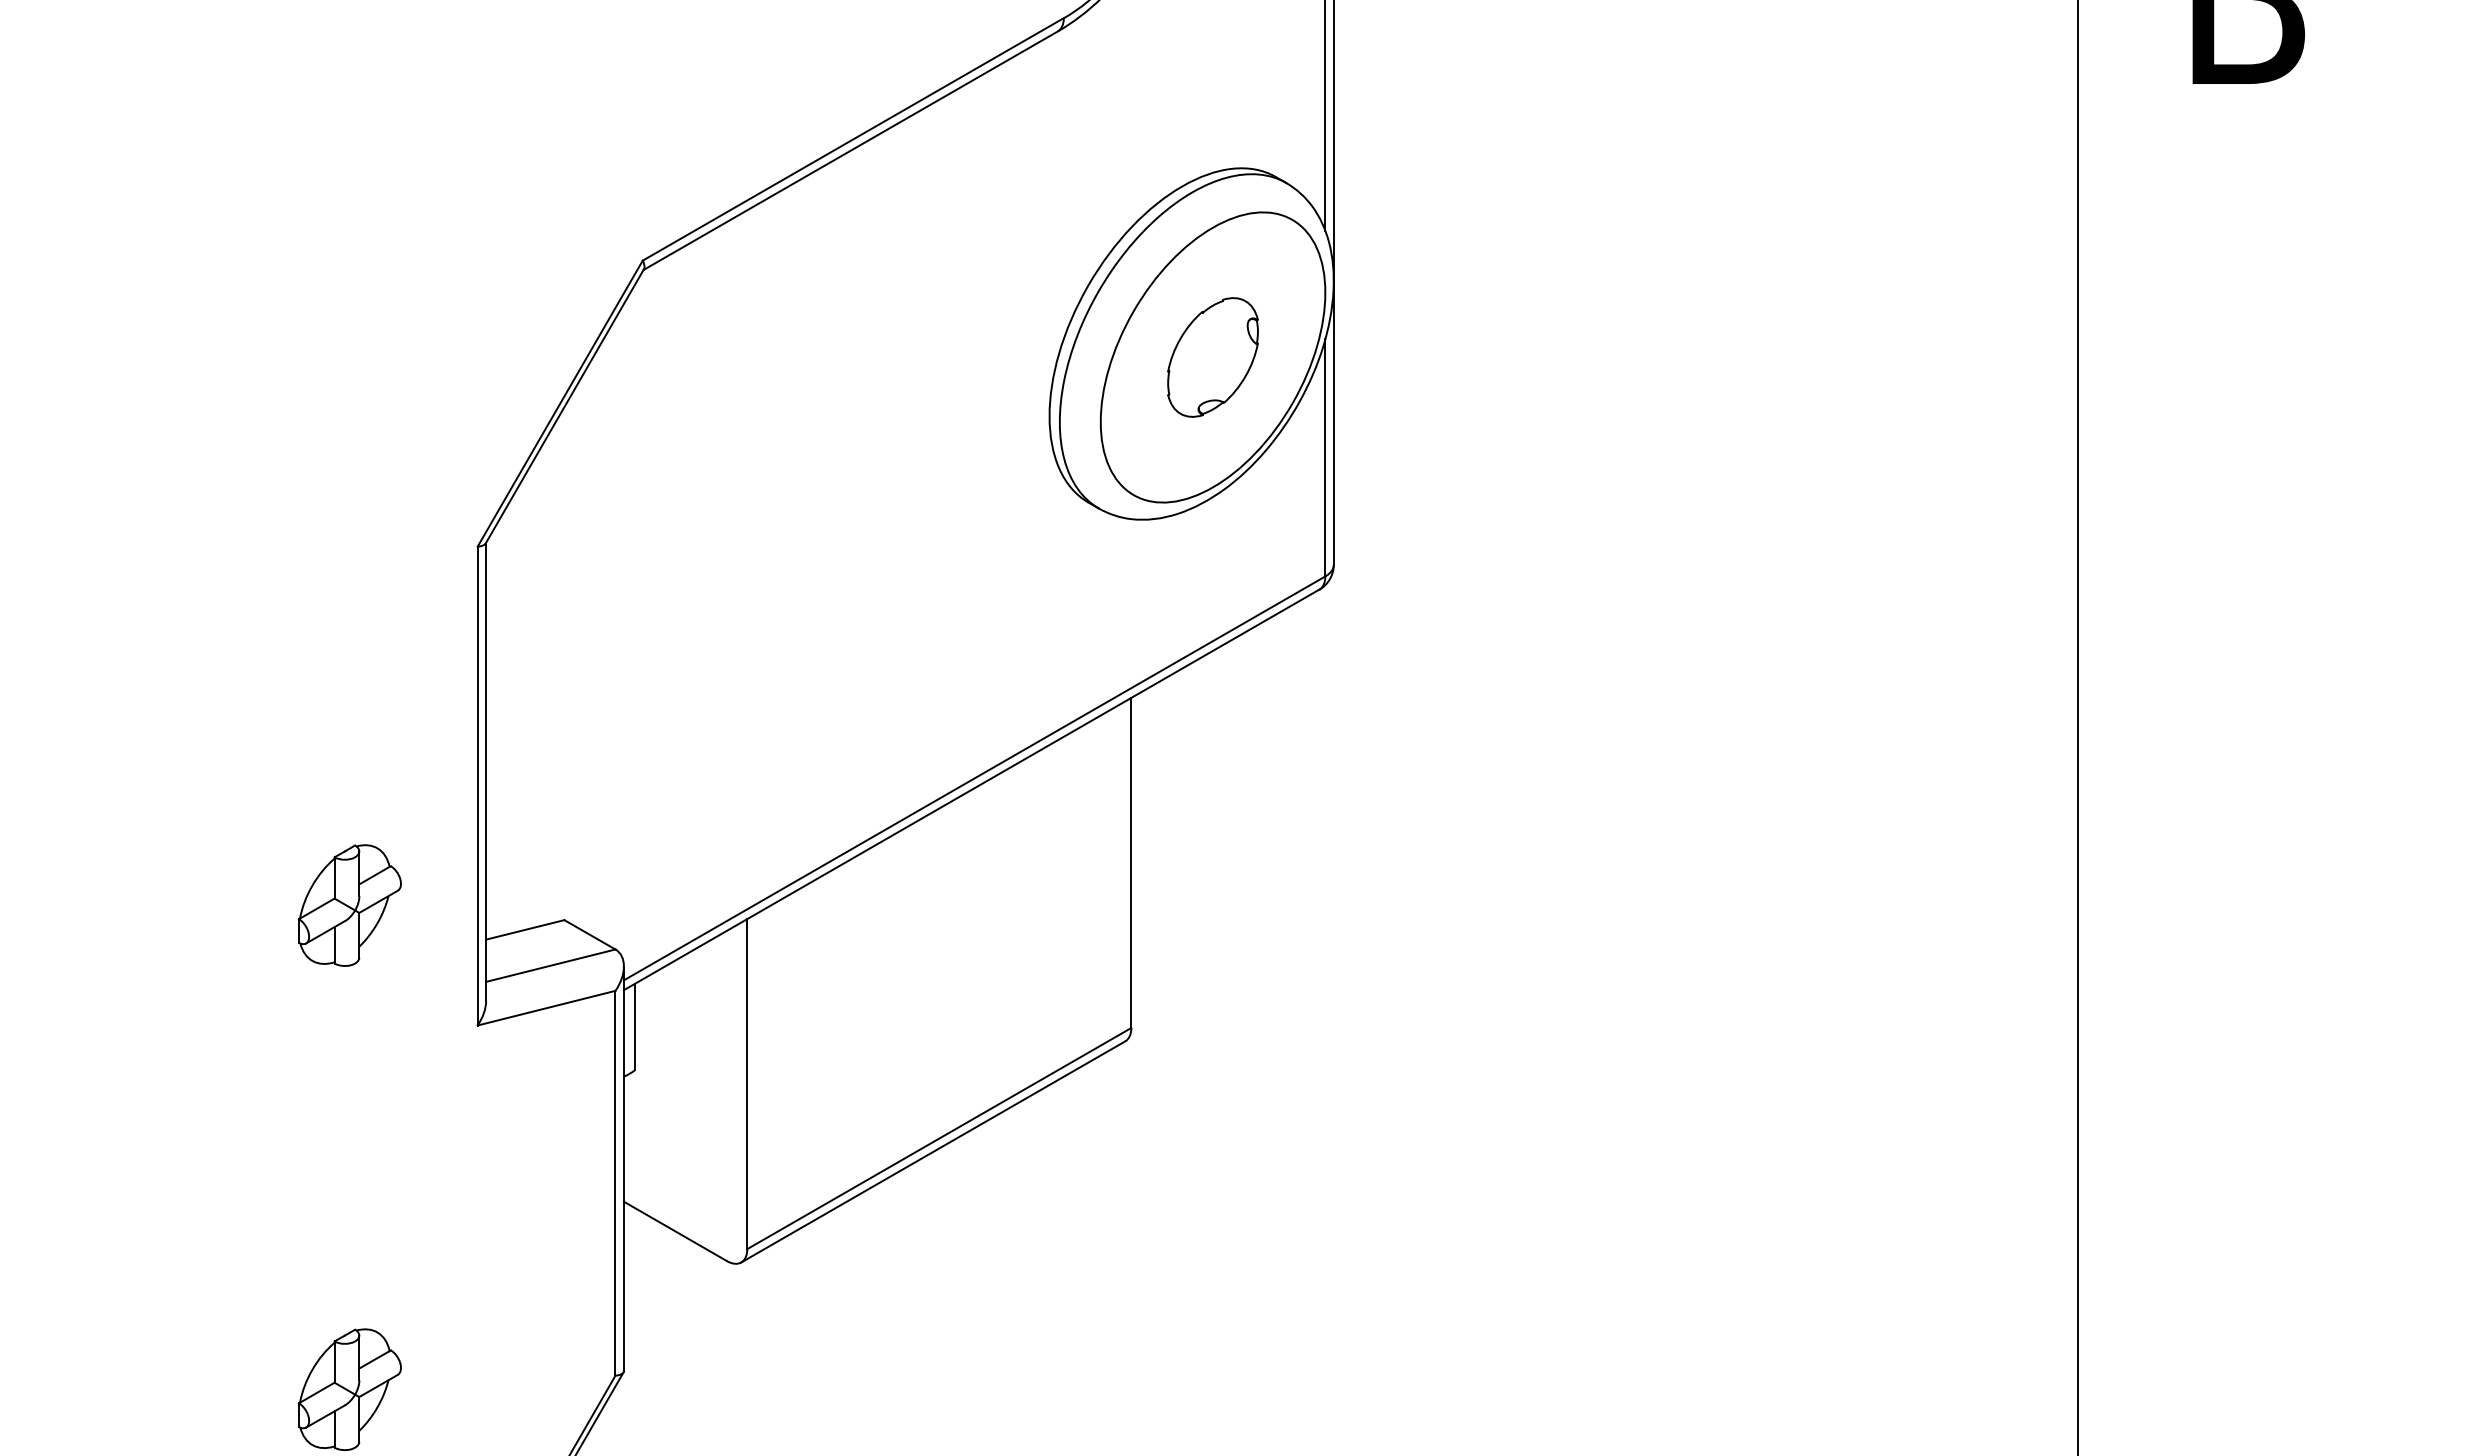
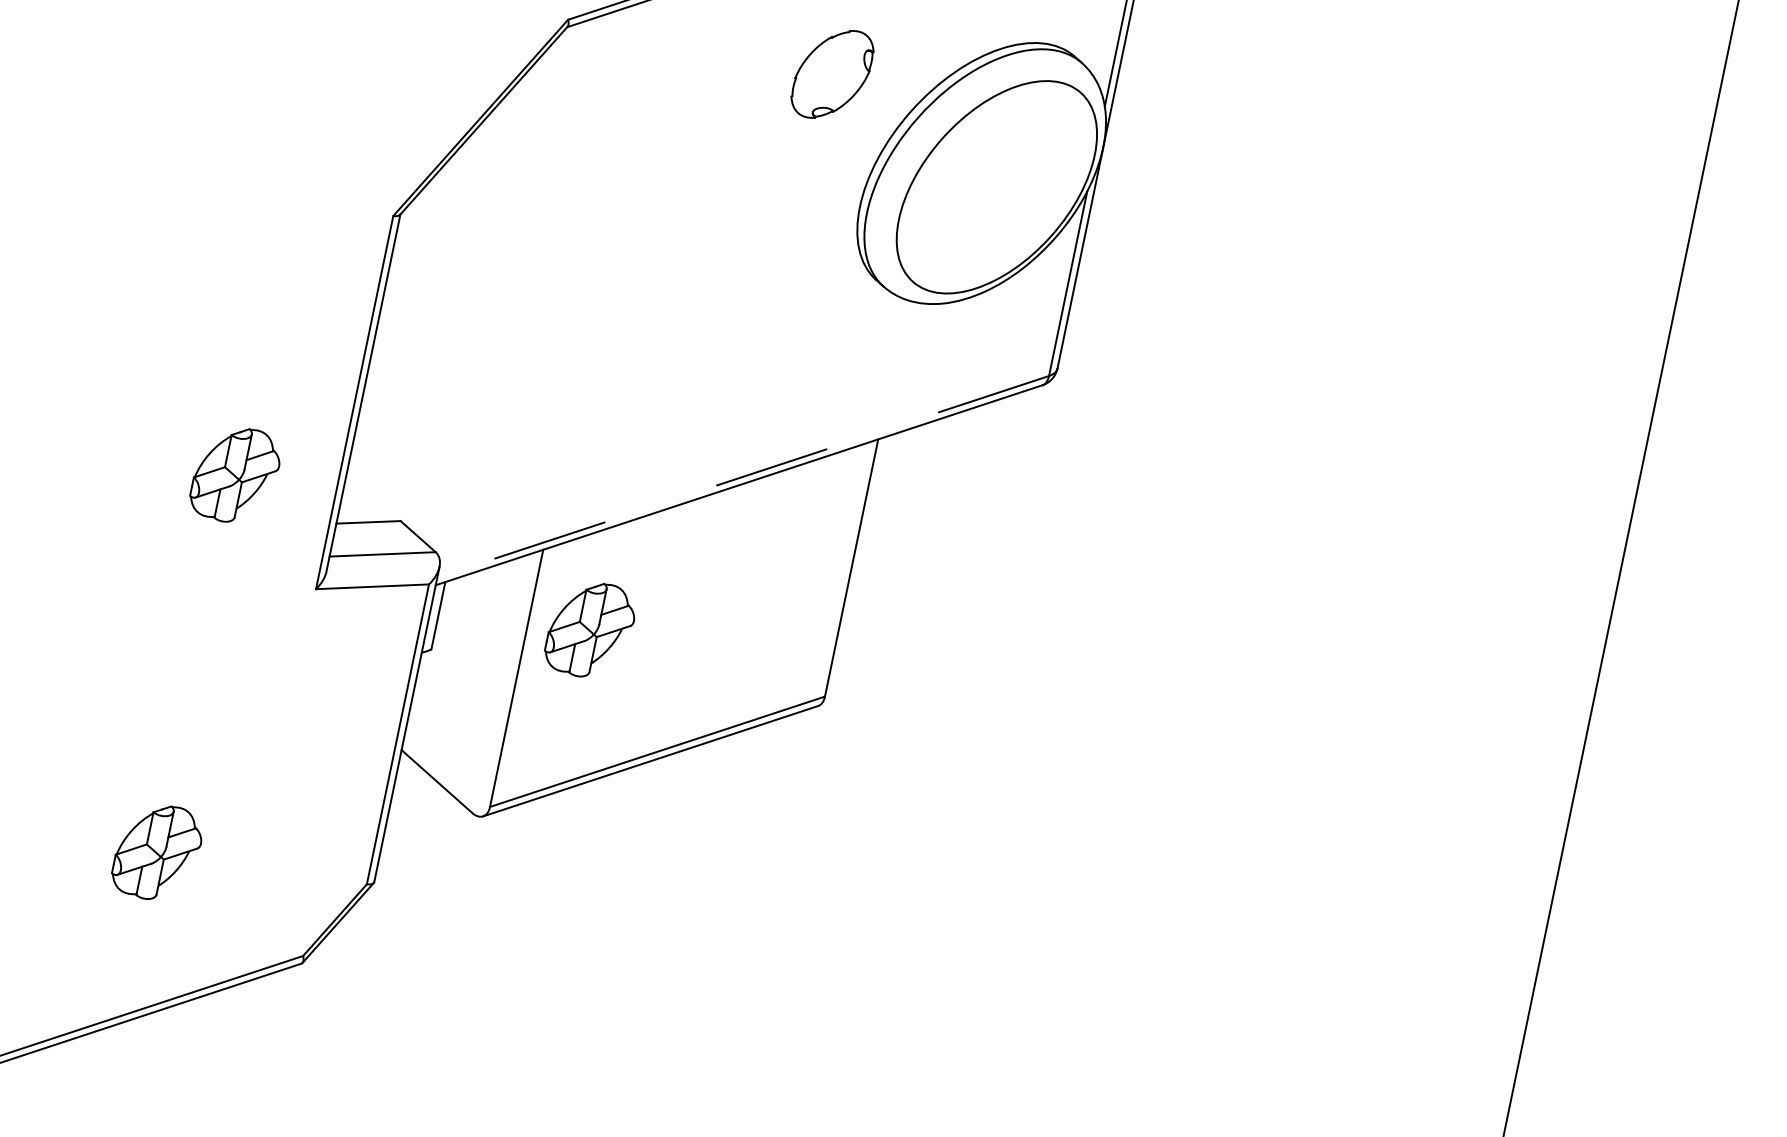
part: (1212, 357) -> (832, 74), moved
line: (974, 778) -> (743, 476), solid -> dashed
part: (825, 1005) -> (590, 629), added

